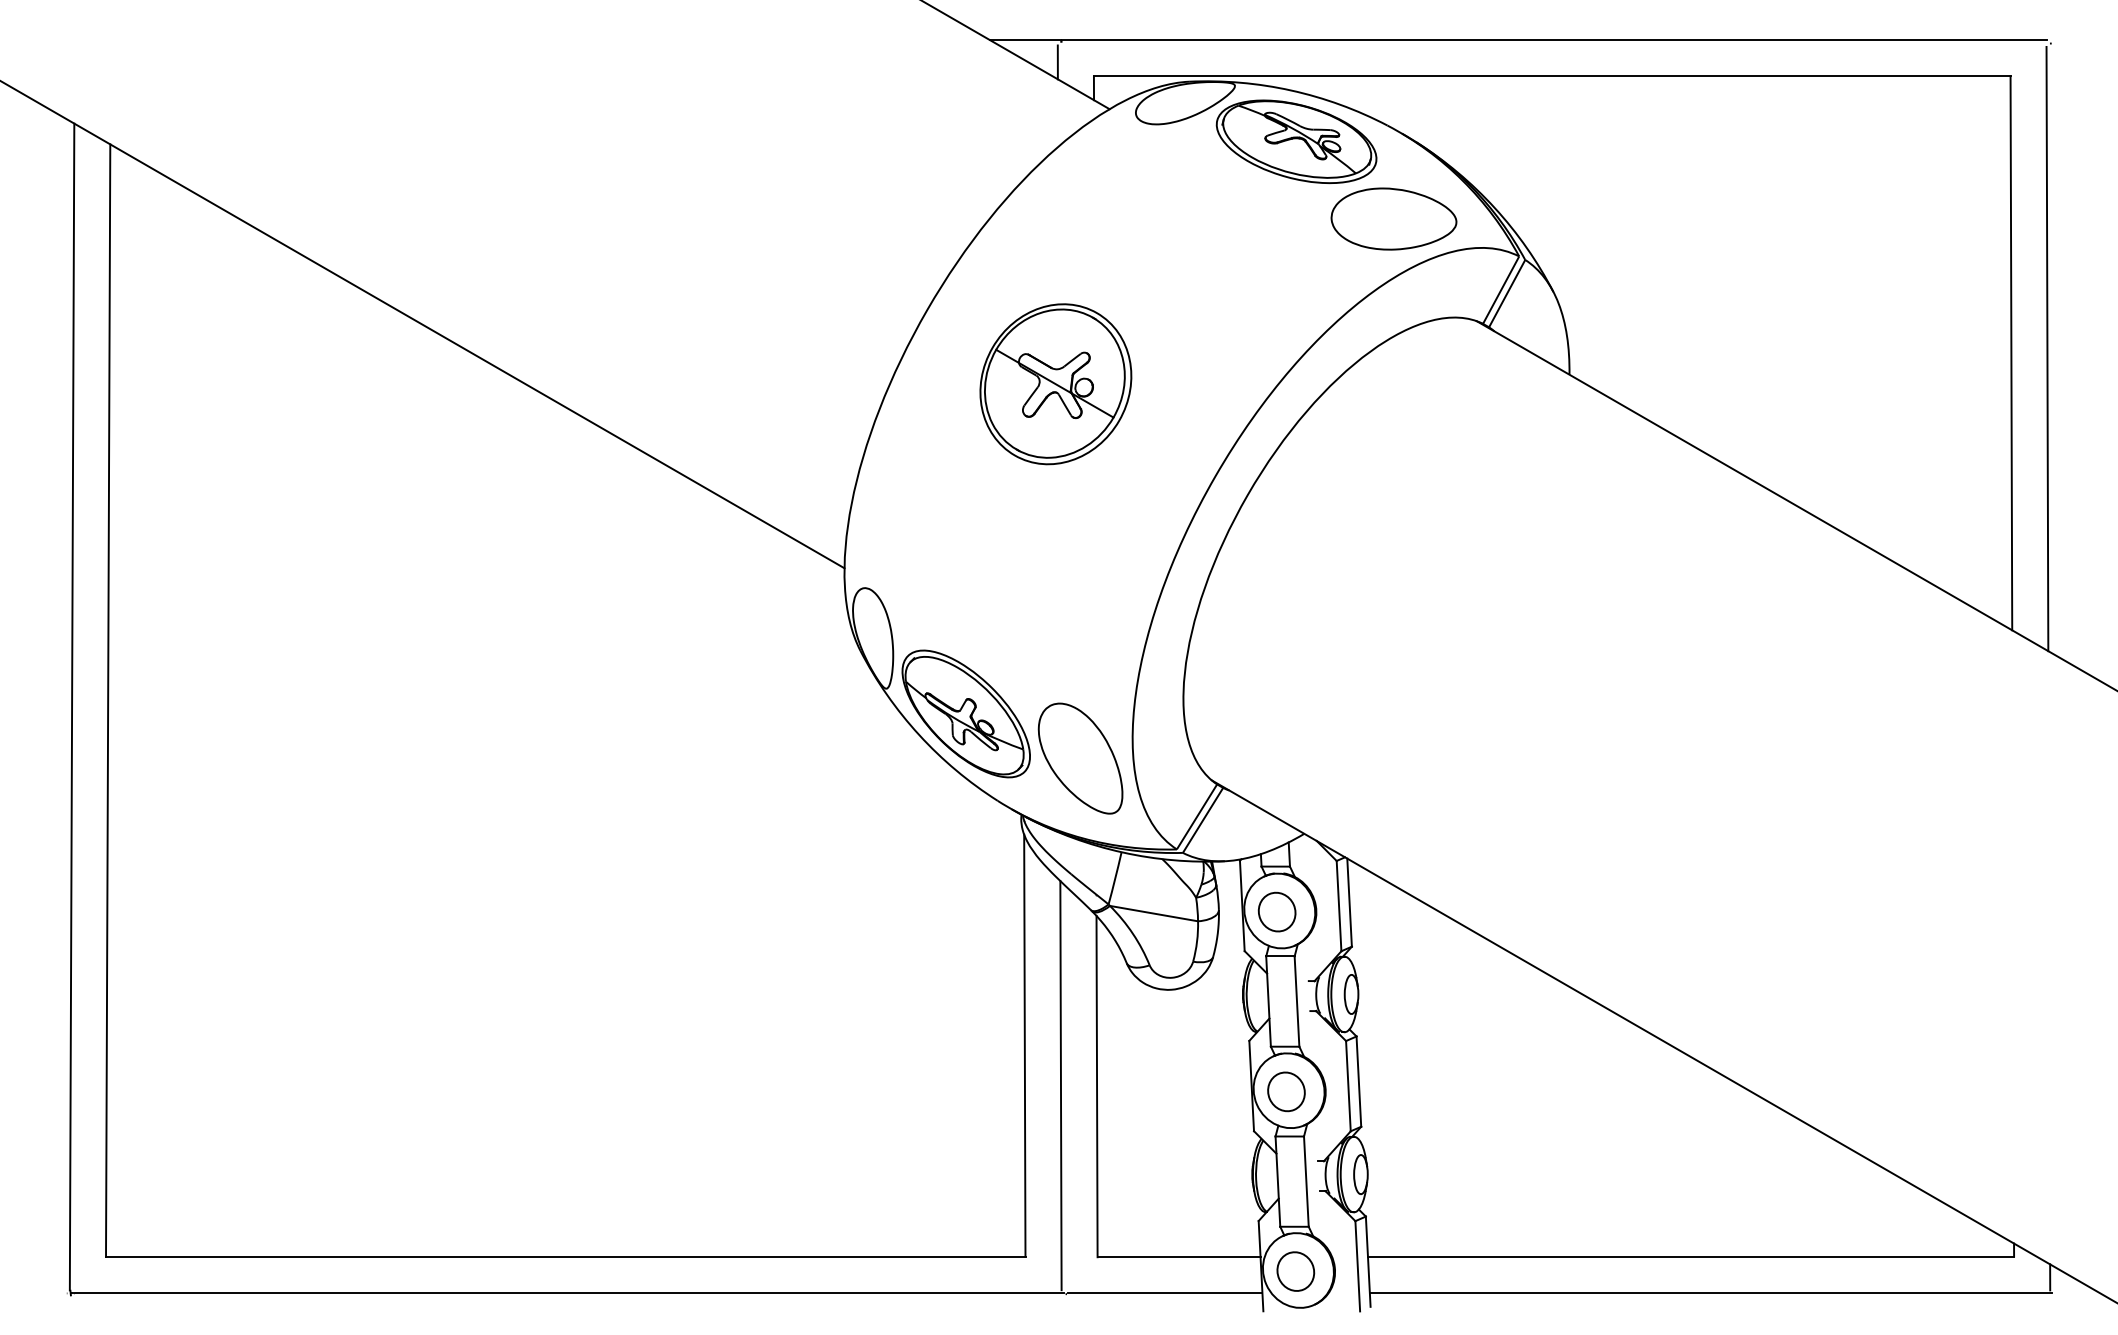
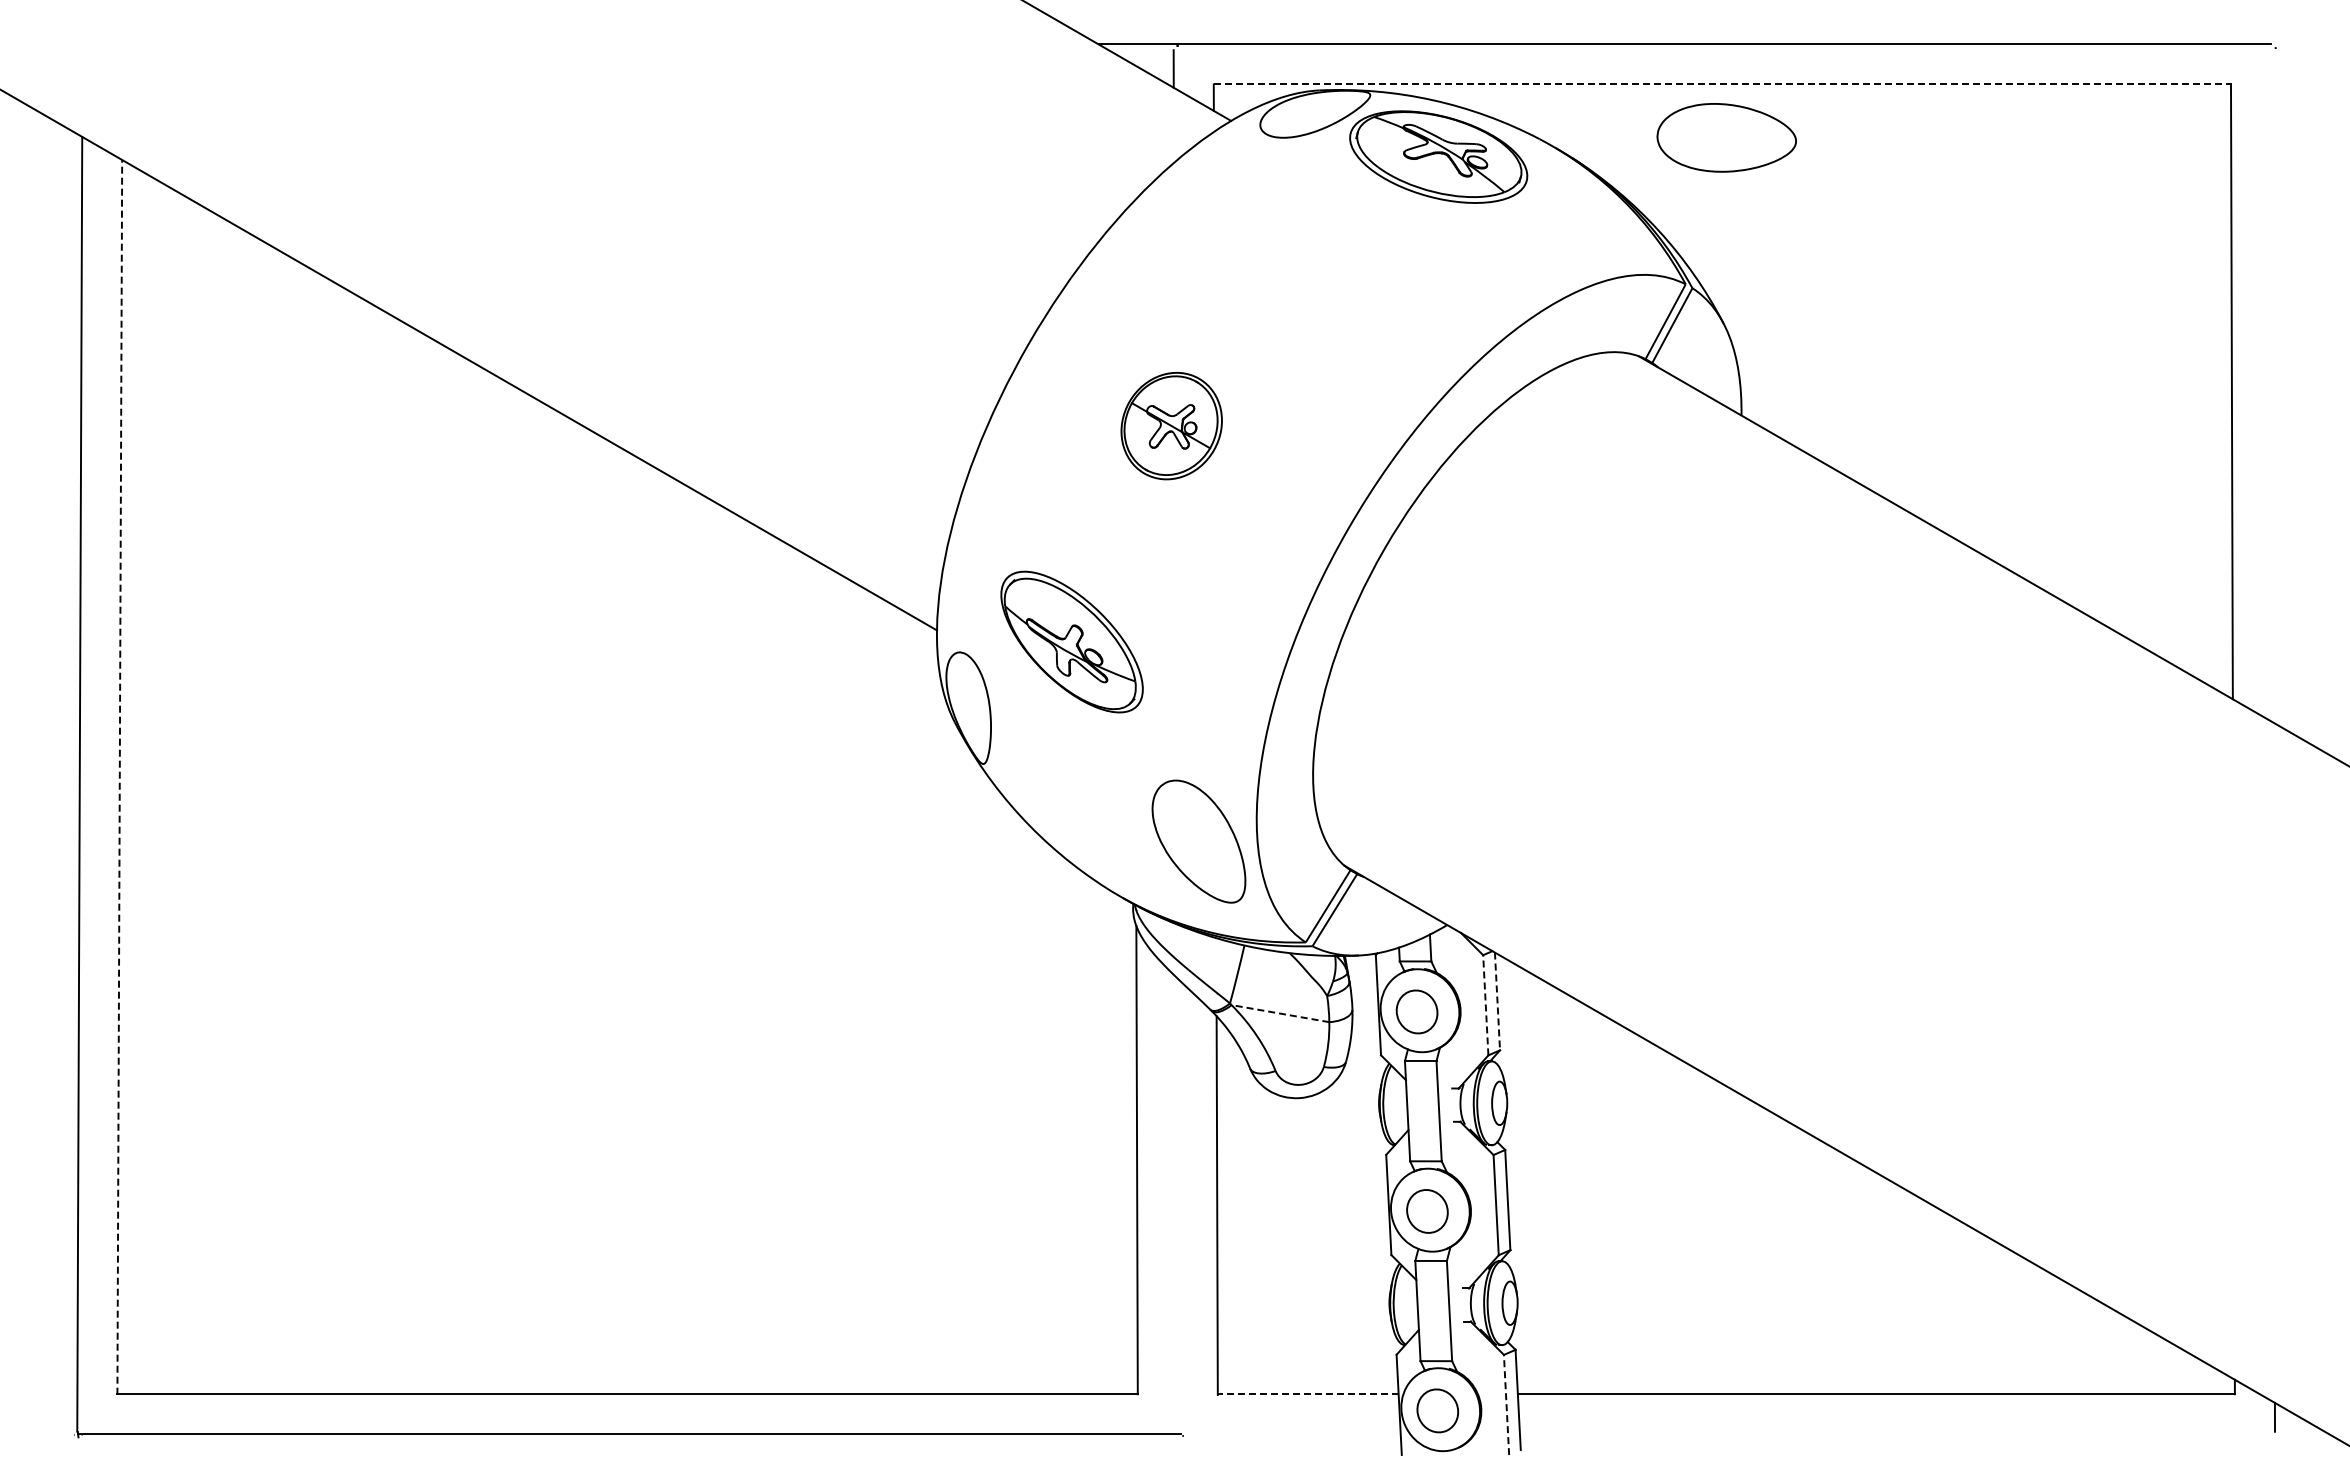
line: (1552, 76) -> (1722, 84), solid -> dashed
part: (1393, 218) -> (1726, 137), moved
line: (2047, 348) -> (2271, 386), removed
part: (1055, 383) -> (1171, 425), size x0.6
line: (107, 699) -> (119, 776), solid -> dashed
part: (965, 713) -> (1071, 641), moved
line: (1349, 902) -> (1497, 1001), solid -> dashed
line: (1338, 905) -> (1485, 1004), solid -> dashed
line: (1154, 913) -> (1280, 1013), solid -> dashed
line: (1060, 1085) -> (1176, 1204), removed
line: (1178, 1256) -> (1307, 1394), solid -> dashed
line: (1357, 1265) -> (1506, 1404), solid -> dashed
line: (1164, 1292) -> (1292, 1434), removed
line: (1710, 1292) -> (1898, 1434), removed

